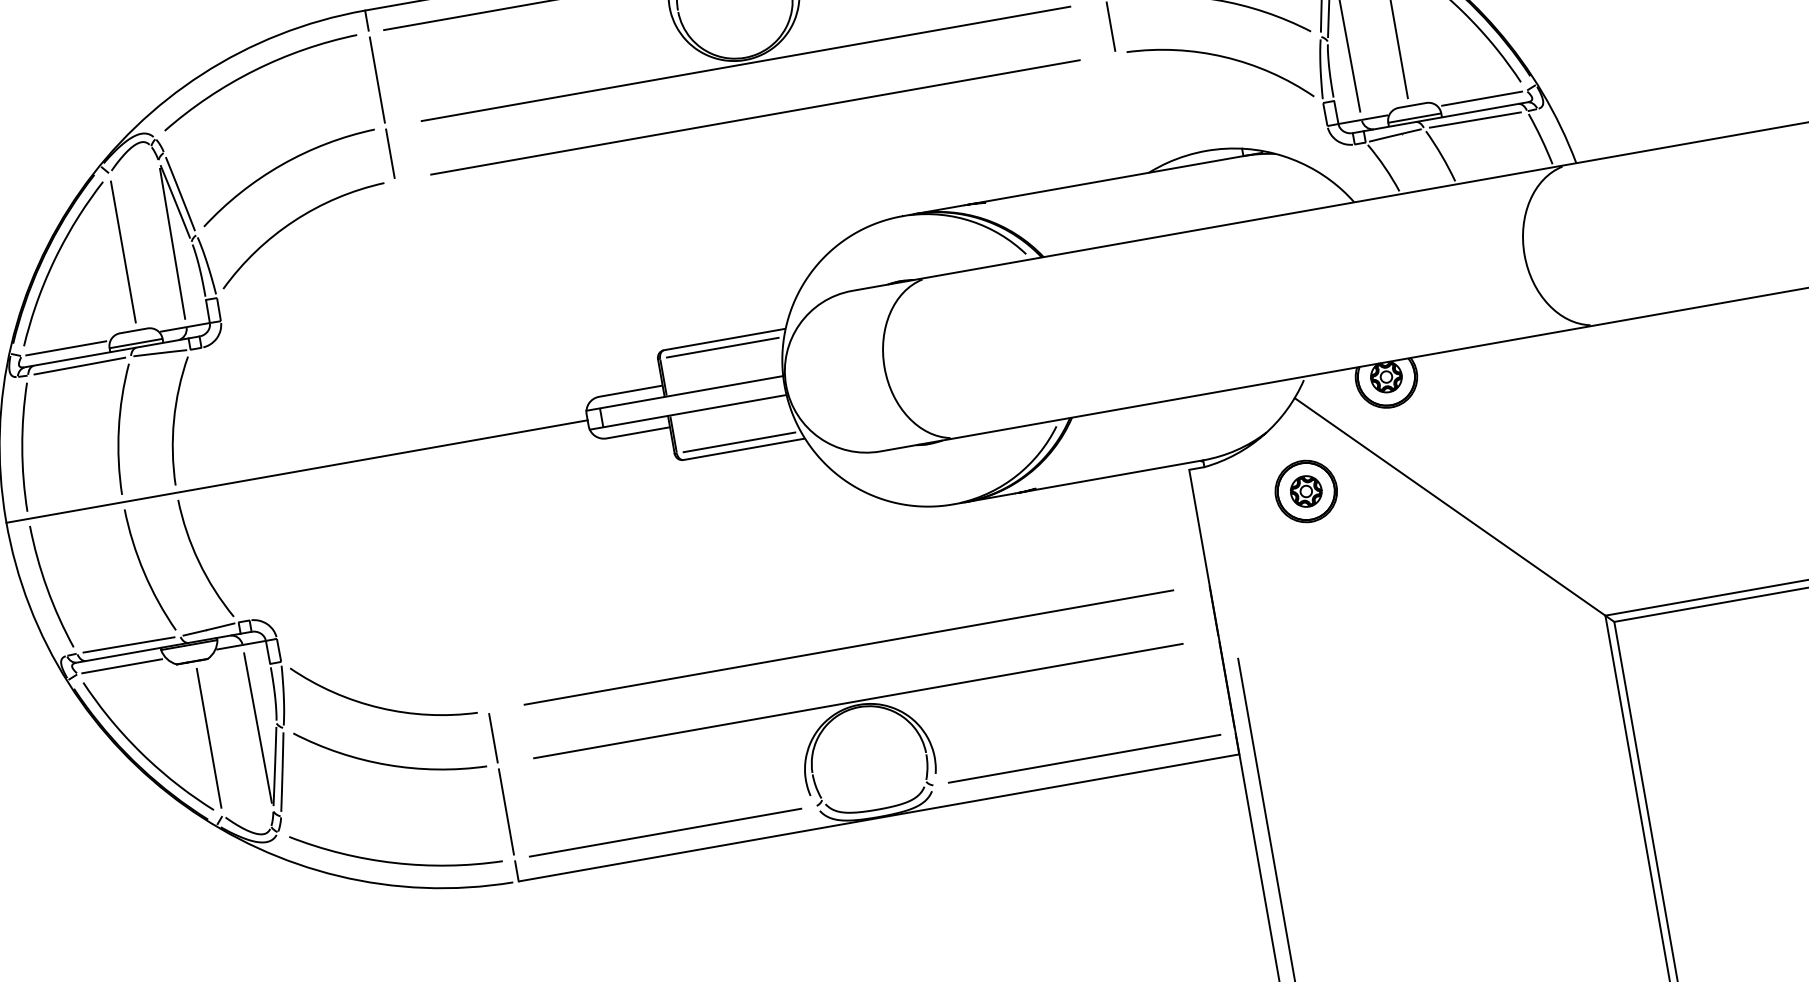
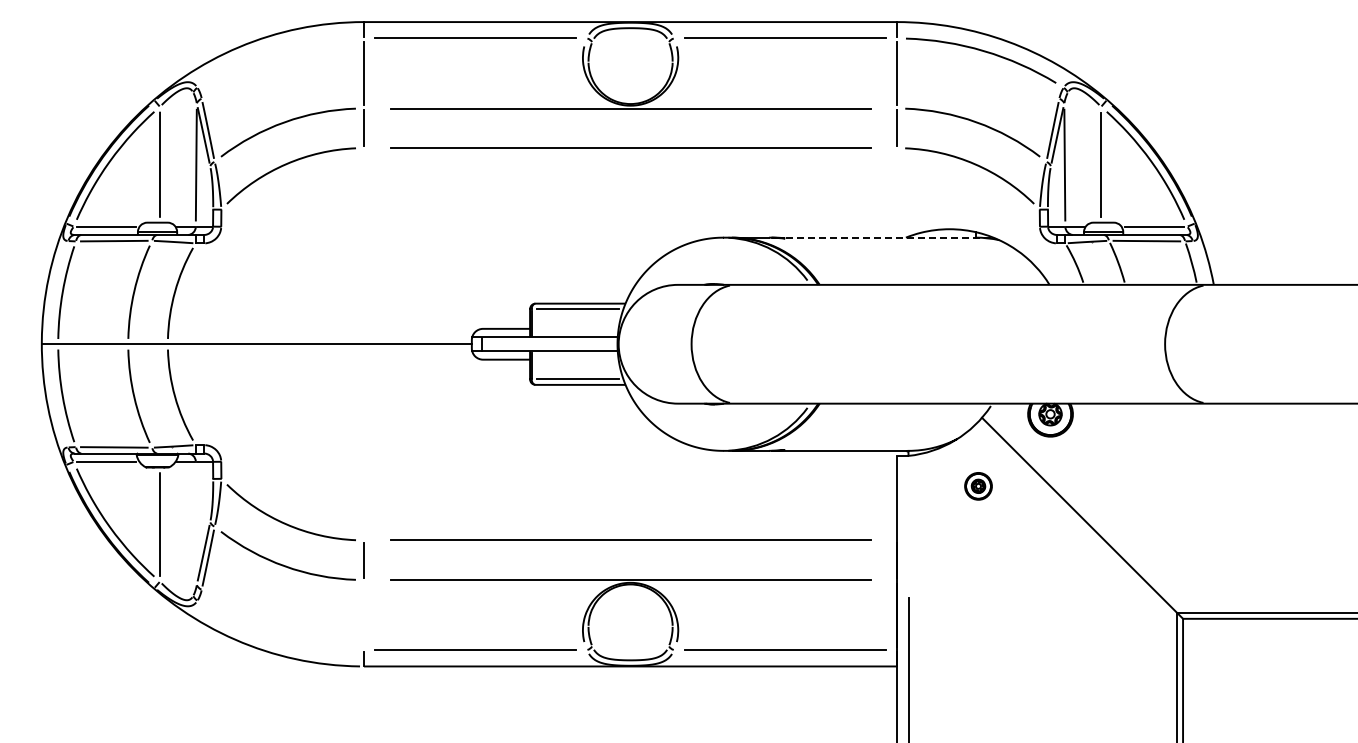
arc: (254, 72) -> (276, 52), removed
line: (1117, 178) -> (882, 237), solid -> dashed
part: (1306, 491) -> (978, 486), size x0.6
line: (256, 728) -> (195, 523), removed
line: (506, 811) -> (364, 614), removed
arc: (391, 860) -> (275, 635), removed

